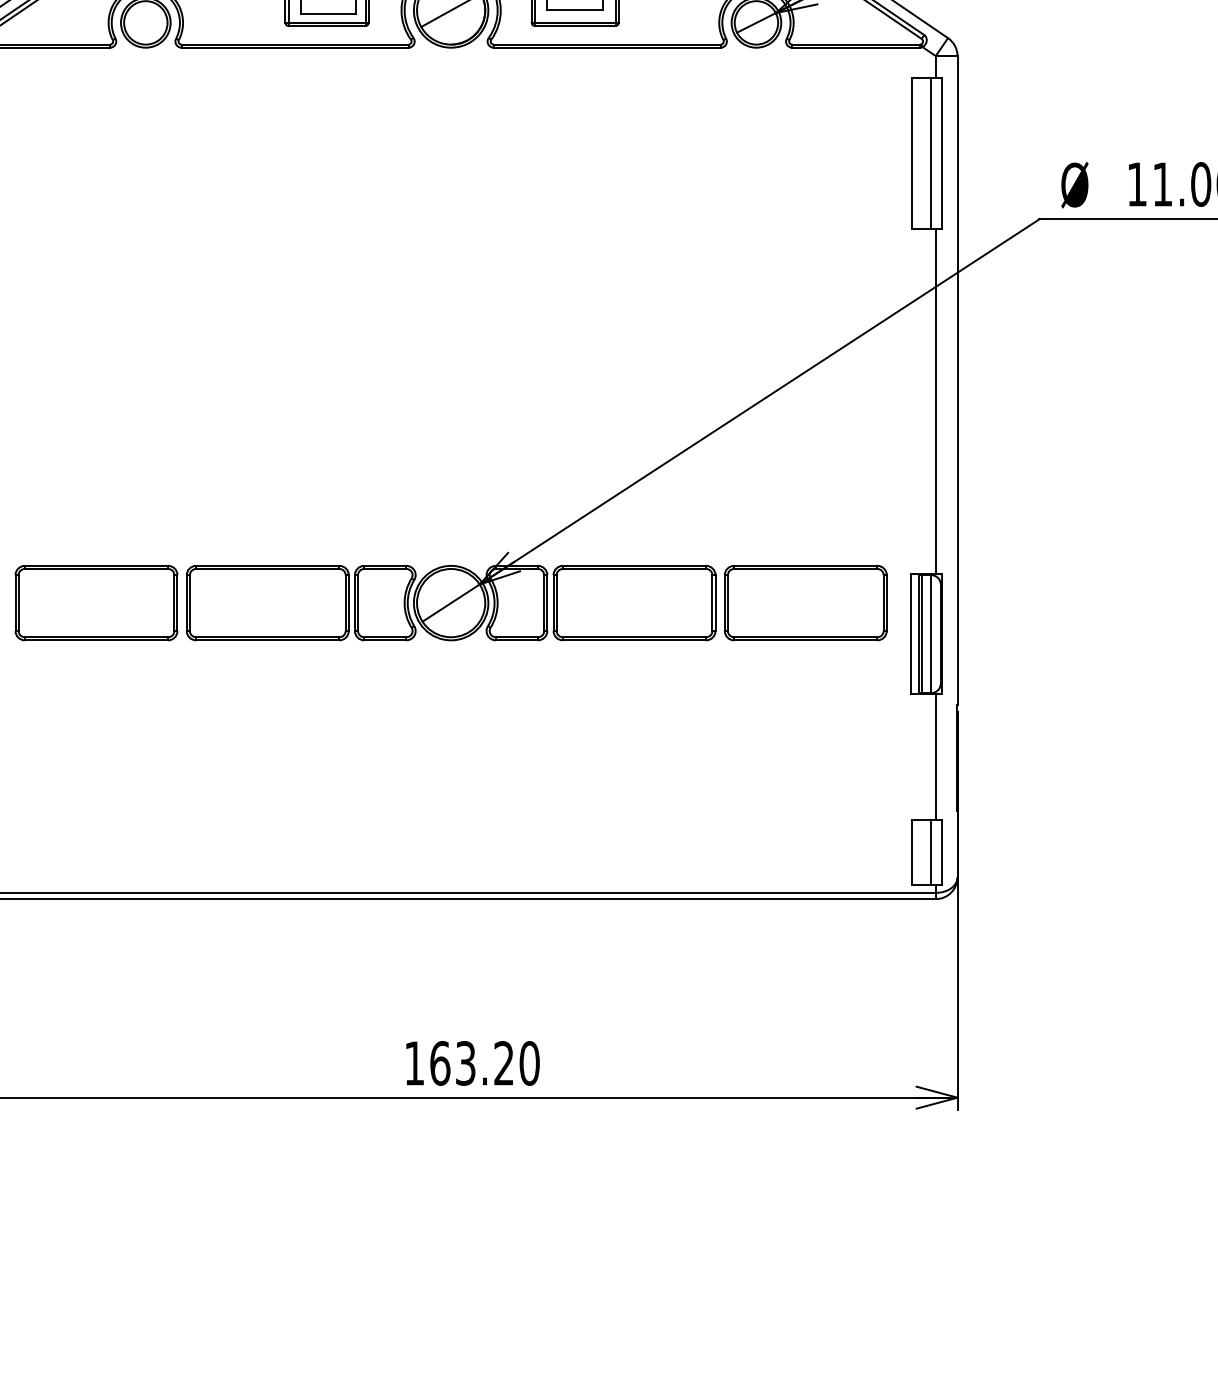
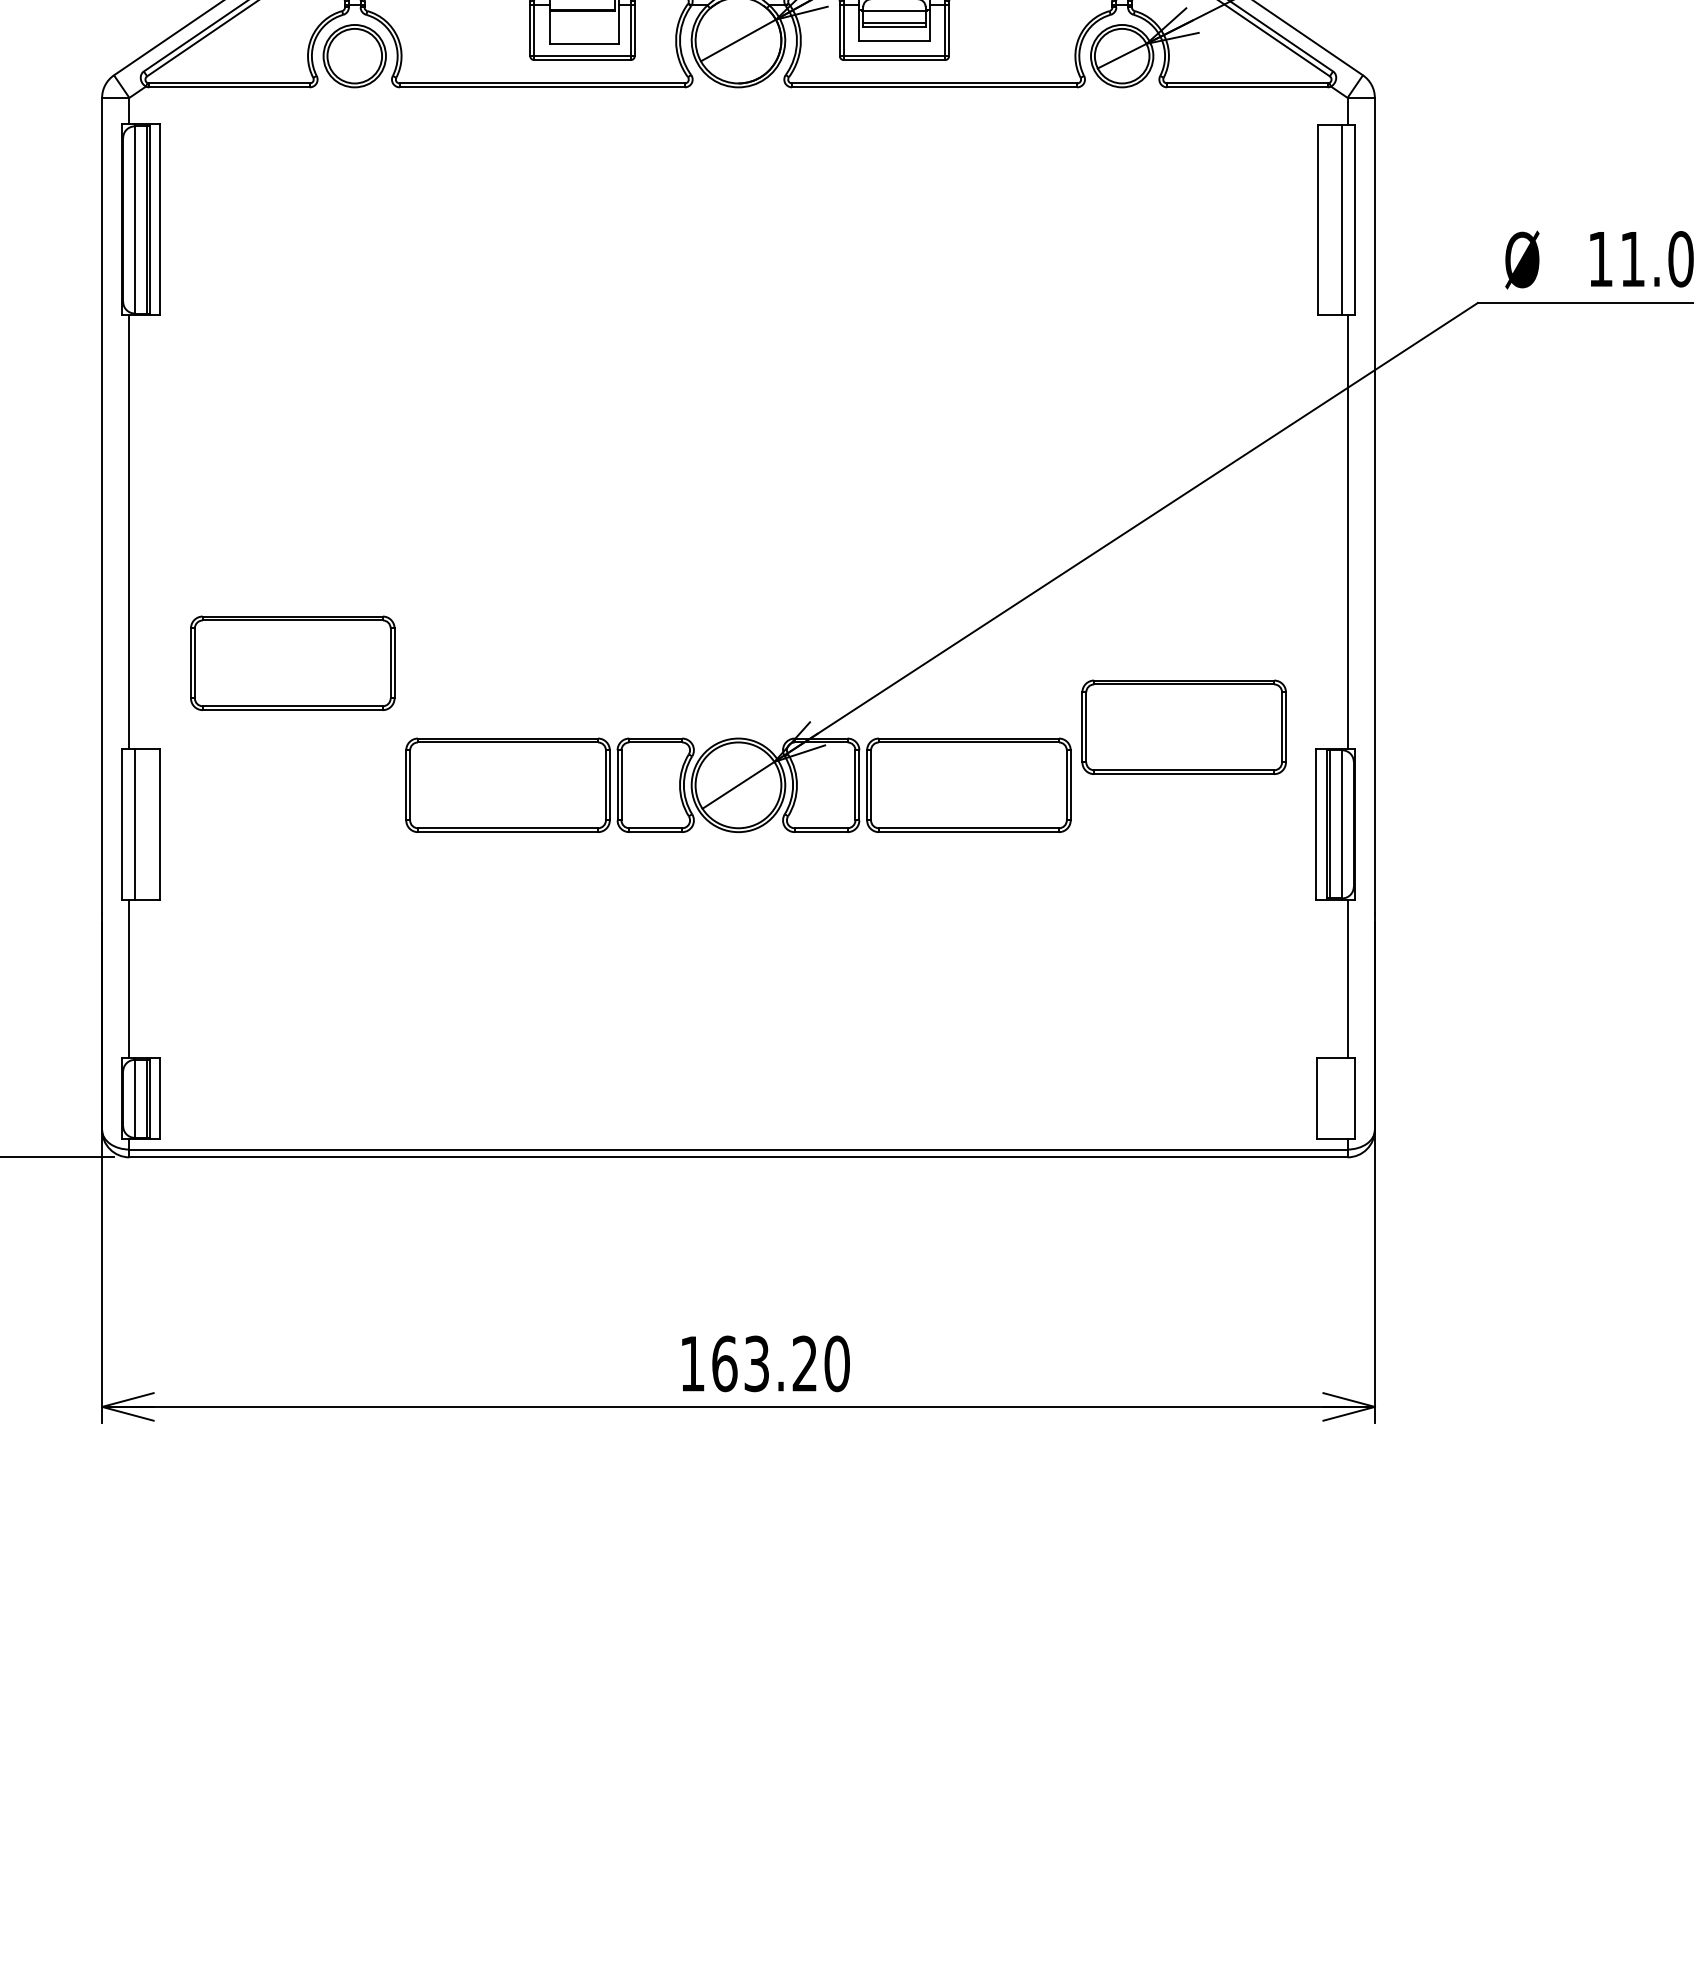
part: (96, 602) -> (292, 662), moved
part: (805, 602) -> (1183, 726), moved
line: (931, 852) -> (1342, 1098), removed

